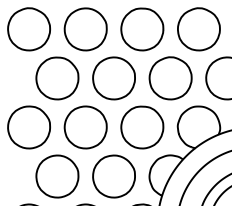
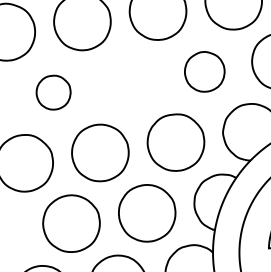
part: (57, 78) -> (53, 92), size x0.6
part: (113, 78) -> (128, 82), removed
part: (170, 78) -> (204, 72), size x0.7

